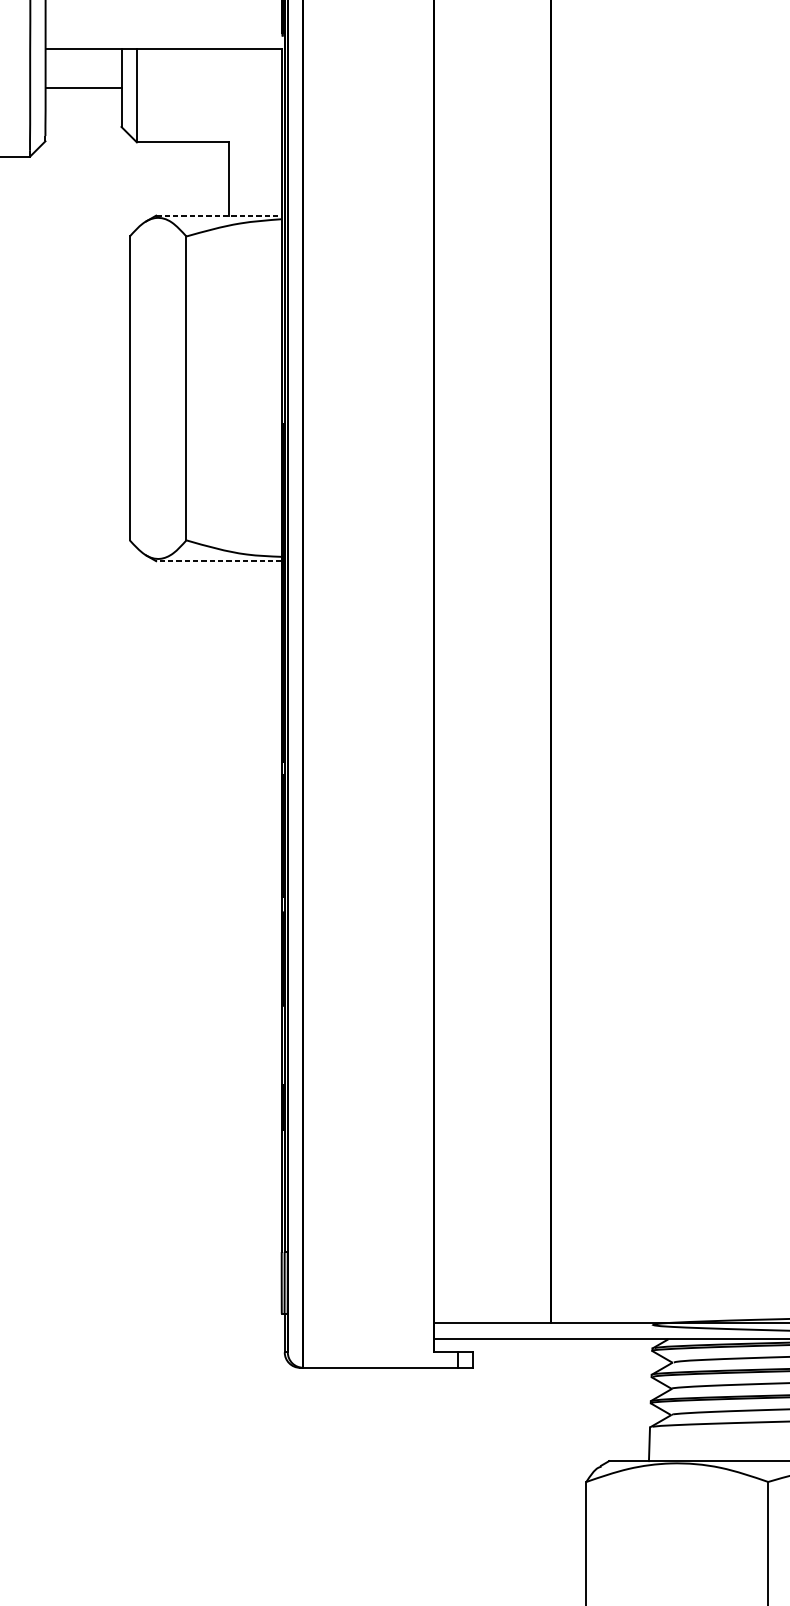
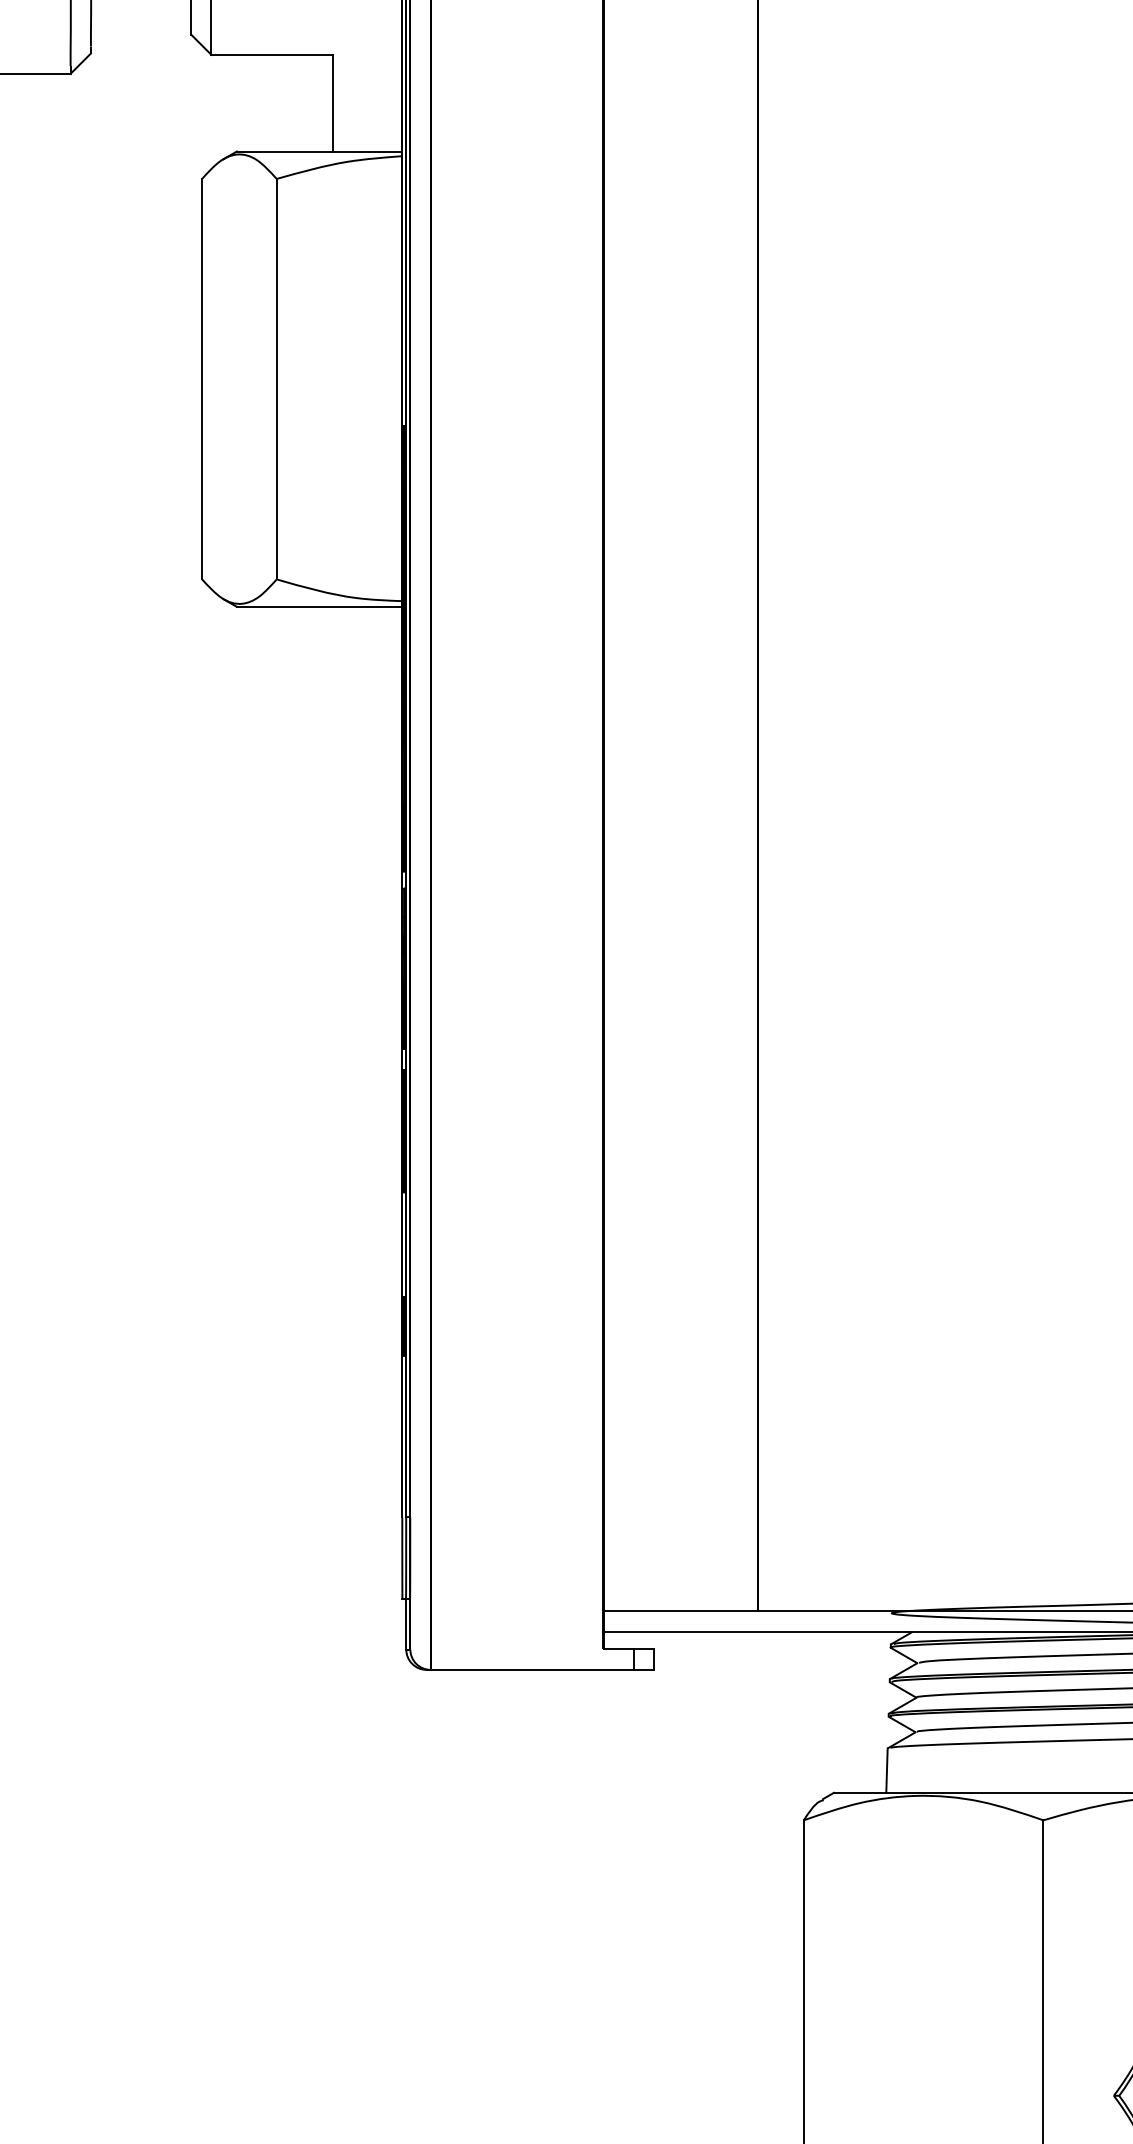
line: (218, 215) -> (319, 151), dashed -> solid
line: (218, 560) -> (319, 606), dashed -> solid

